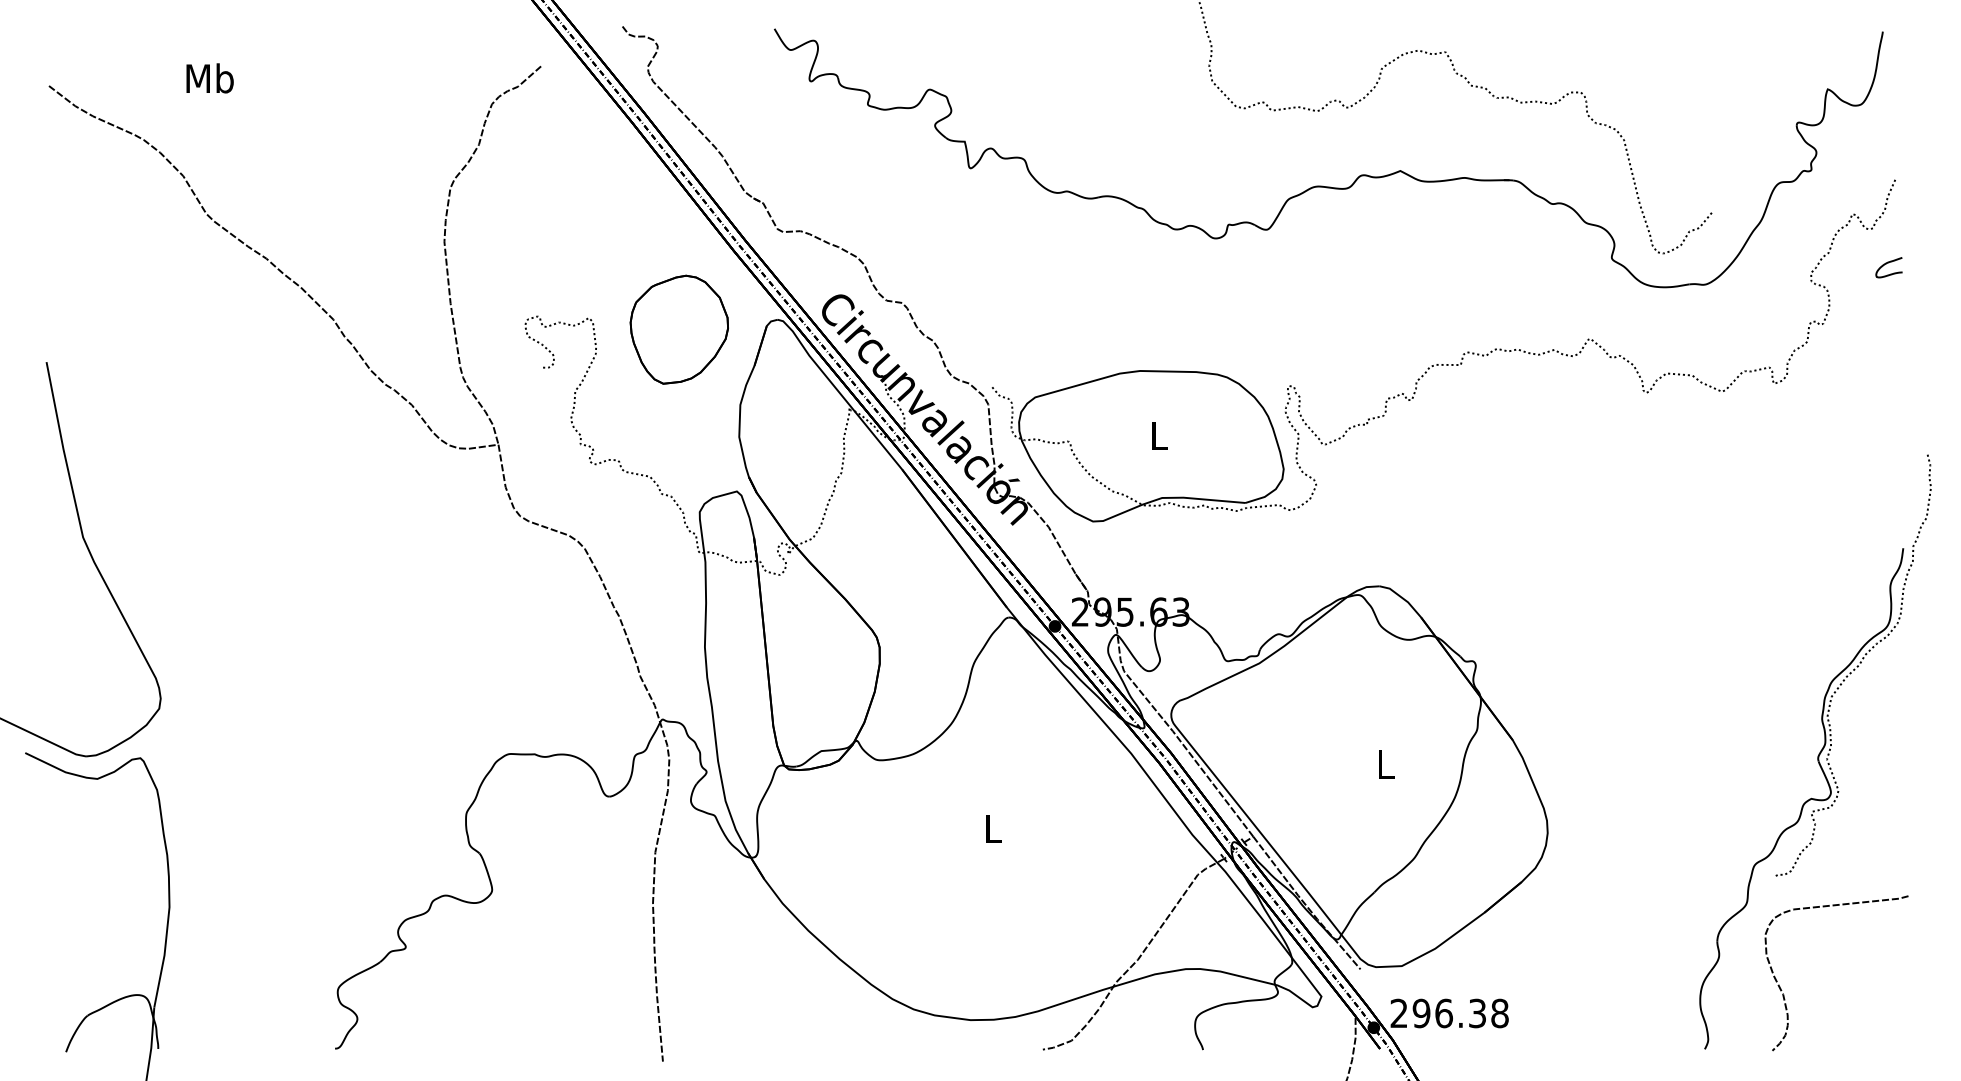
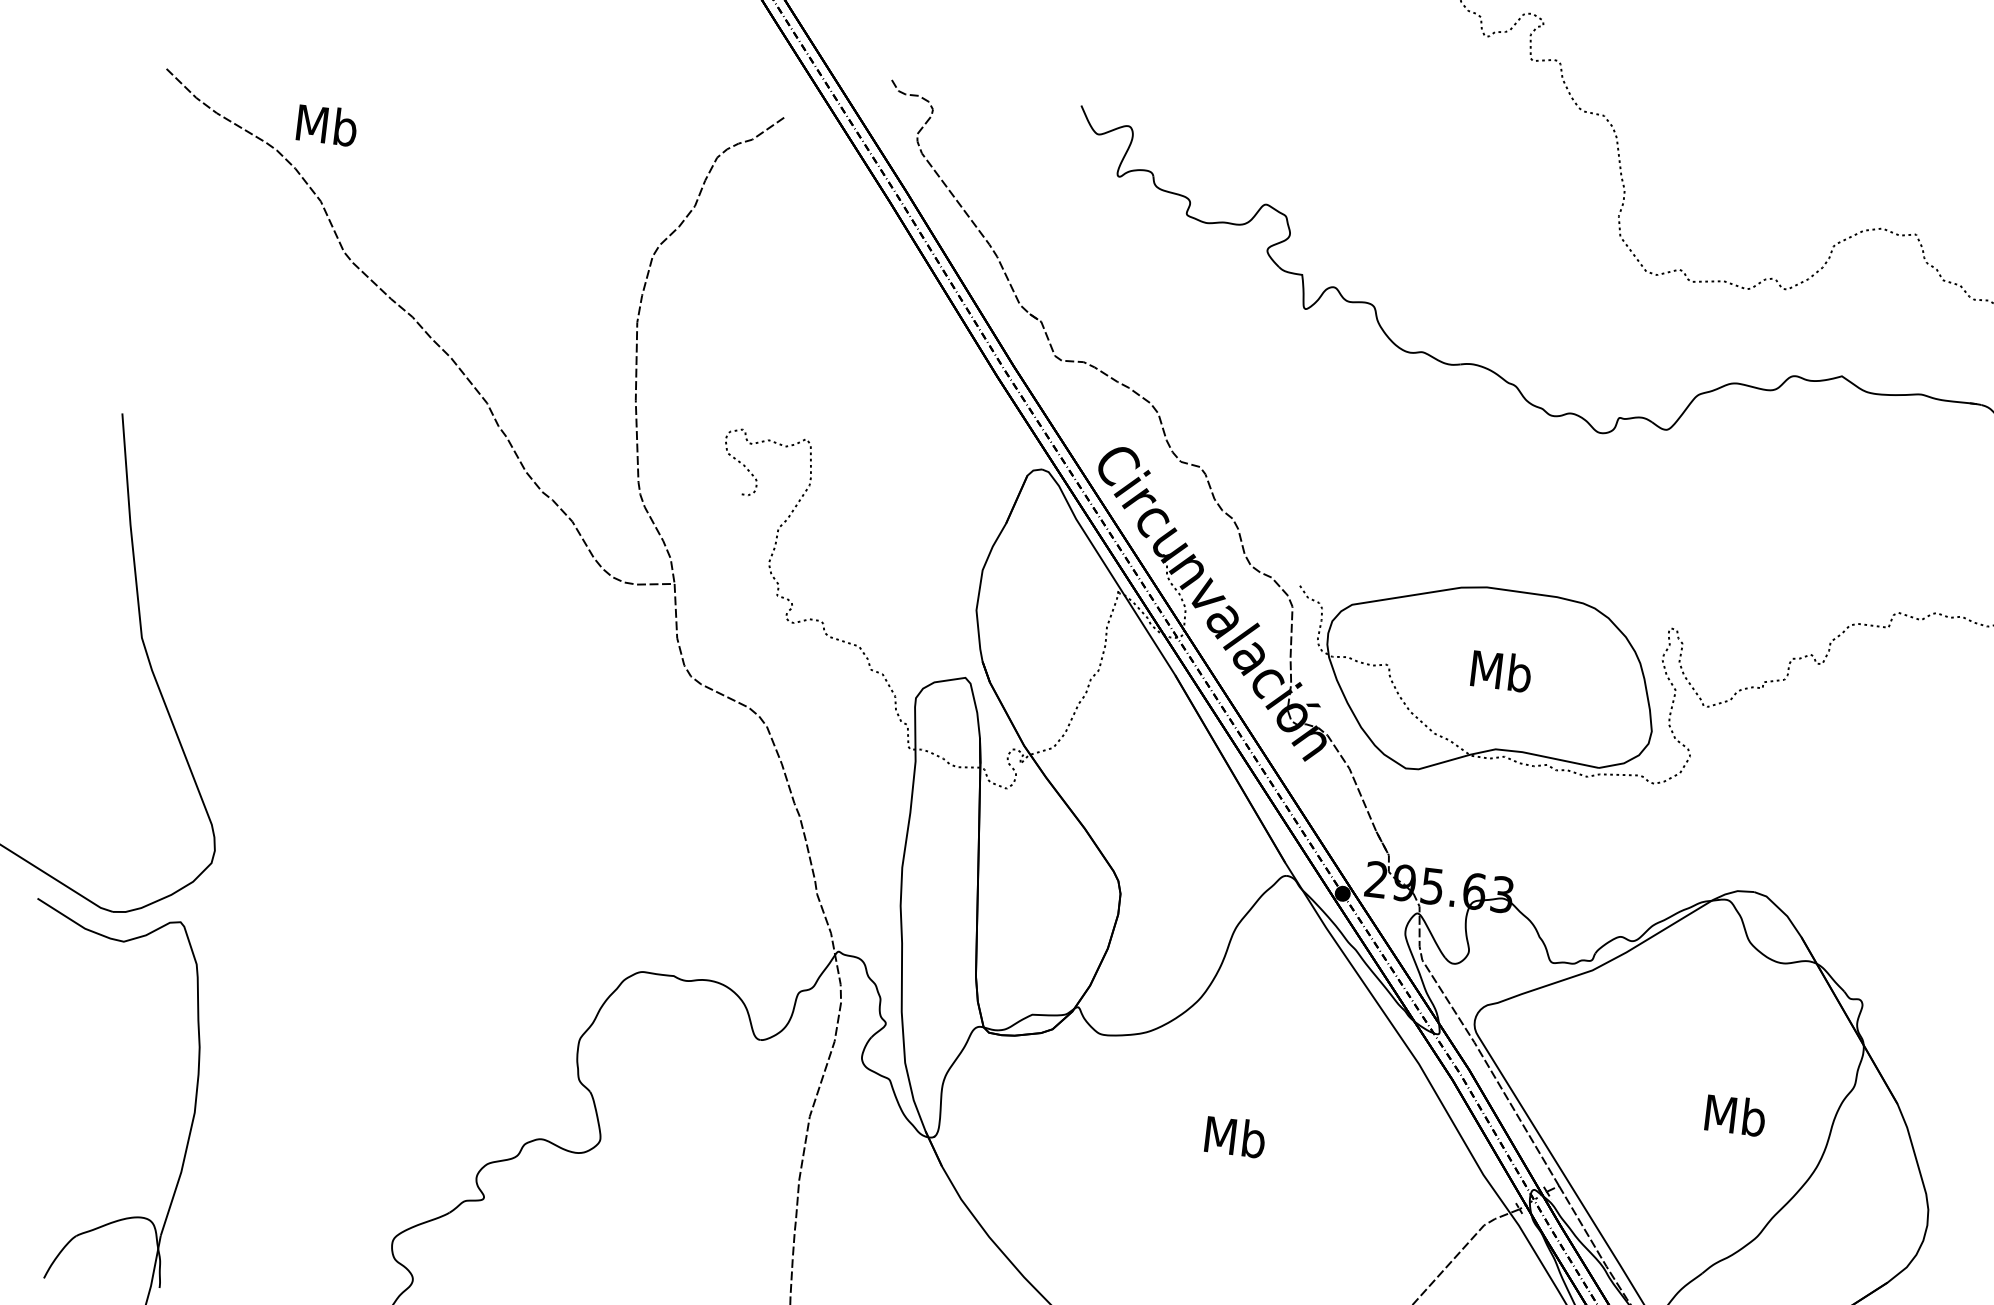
text: (209, 78) -> (326, 125), moved
part: (678, 329) -> (916, 466), removed
text: (1159, 435) -> (1501, 670), L -> Mb
text: (1385, 764) -> (1734, 1115), L -> Mb
text: (992, 828) -> (1234, 1136), L -> Mb

